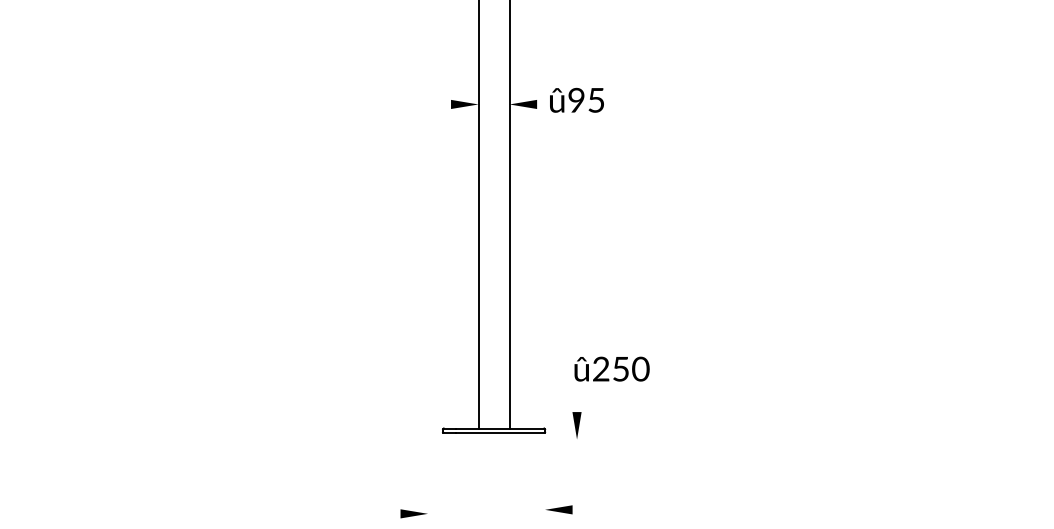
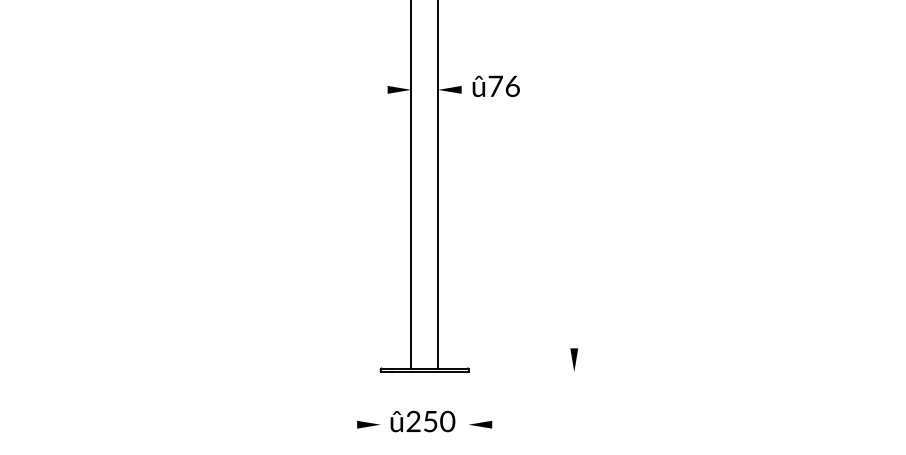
text: (586, 99) -> (504, 85), û95 -> û76
text: (611, 368) -> (422, 420), moved
part: (576, 425) -> (573, 359), moved
part: (558, 509) -> (480, 424), moved
part: (413, 513) -> (368, 424), moved

